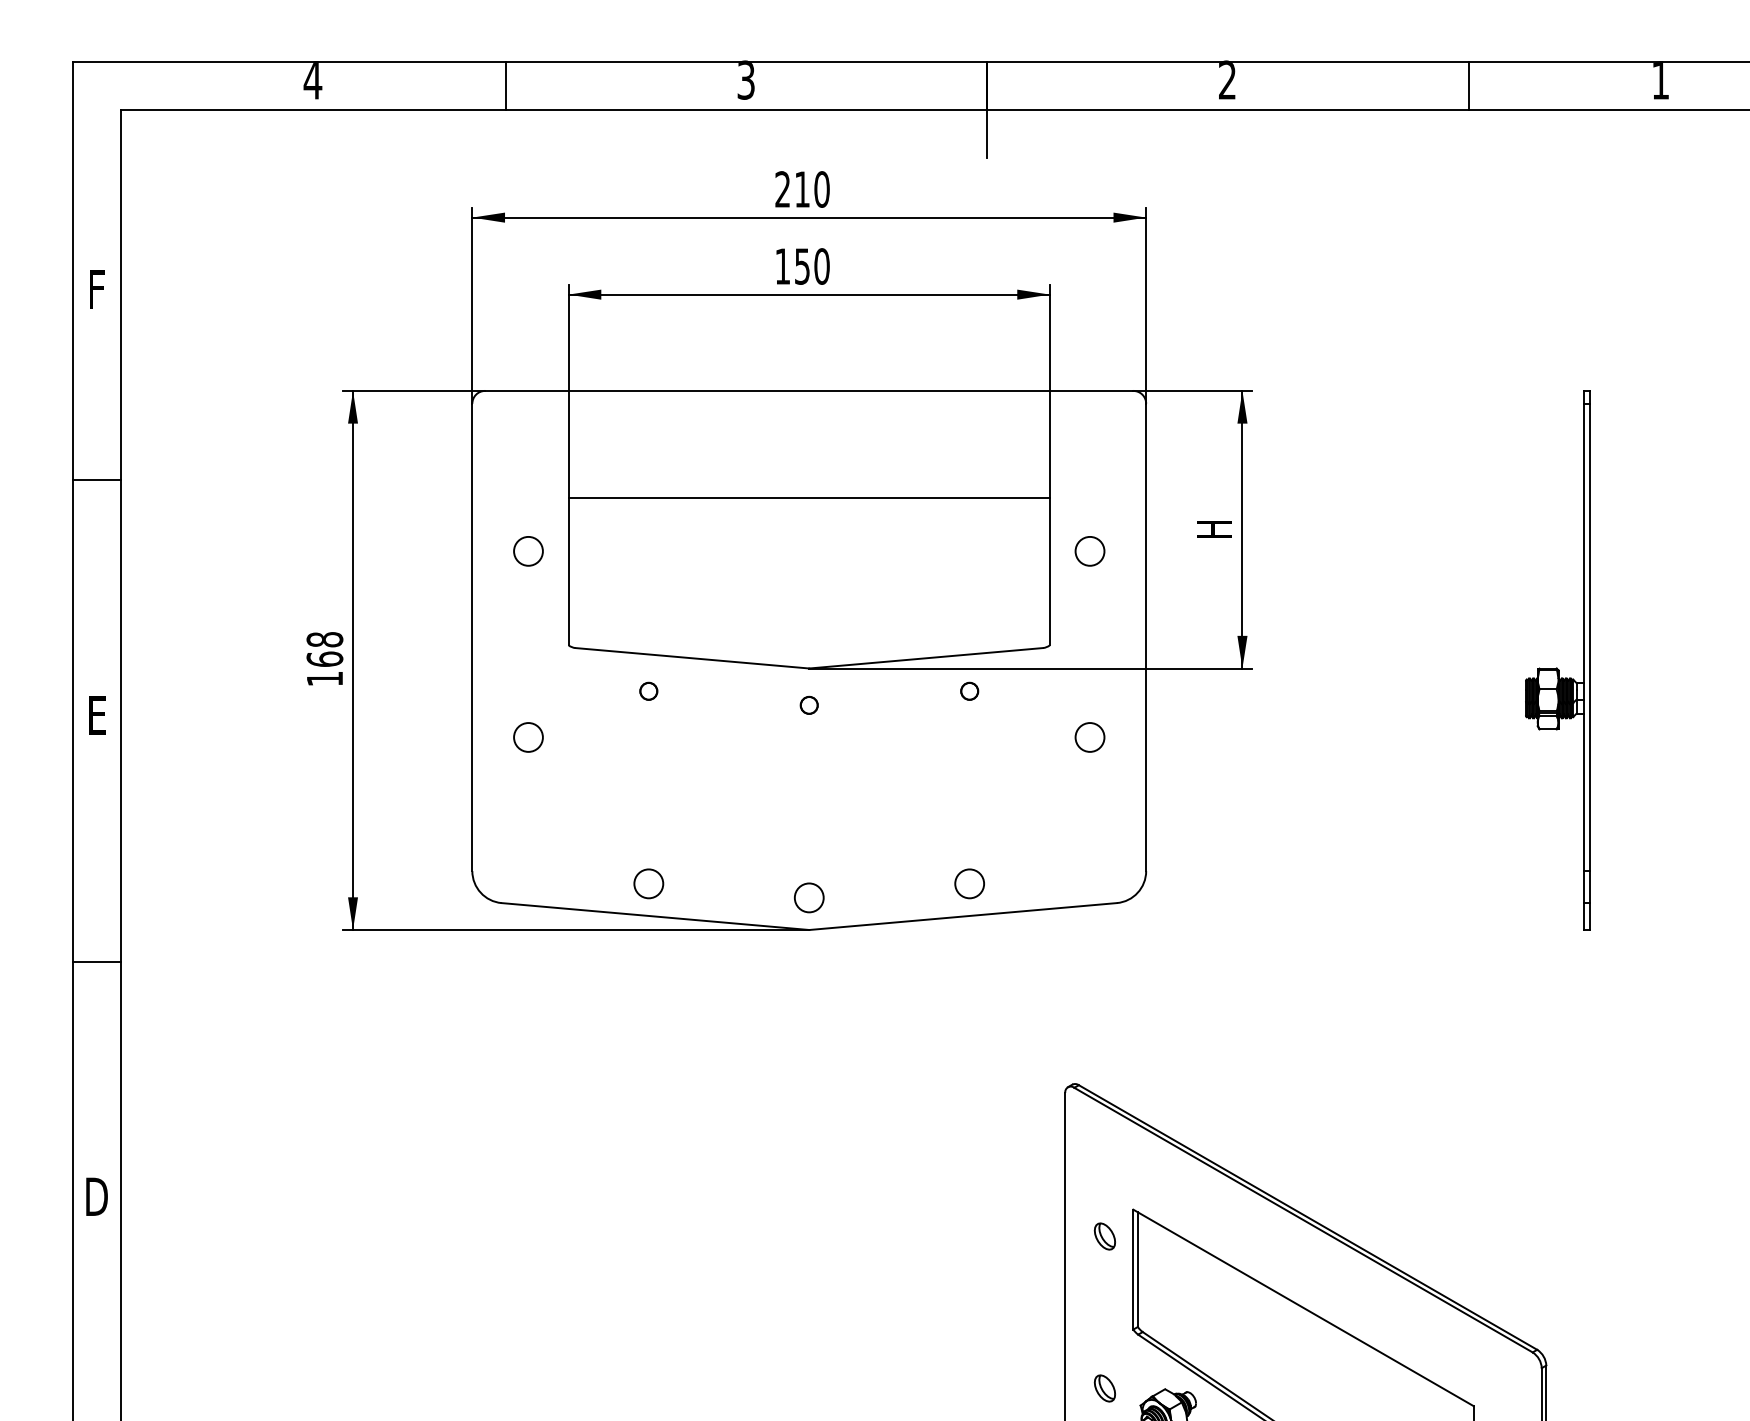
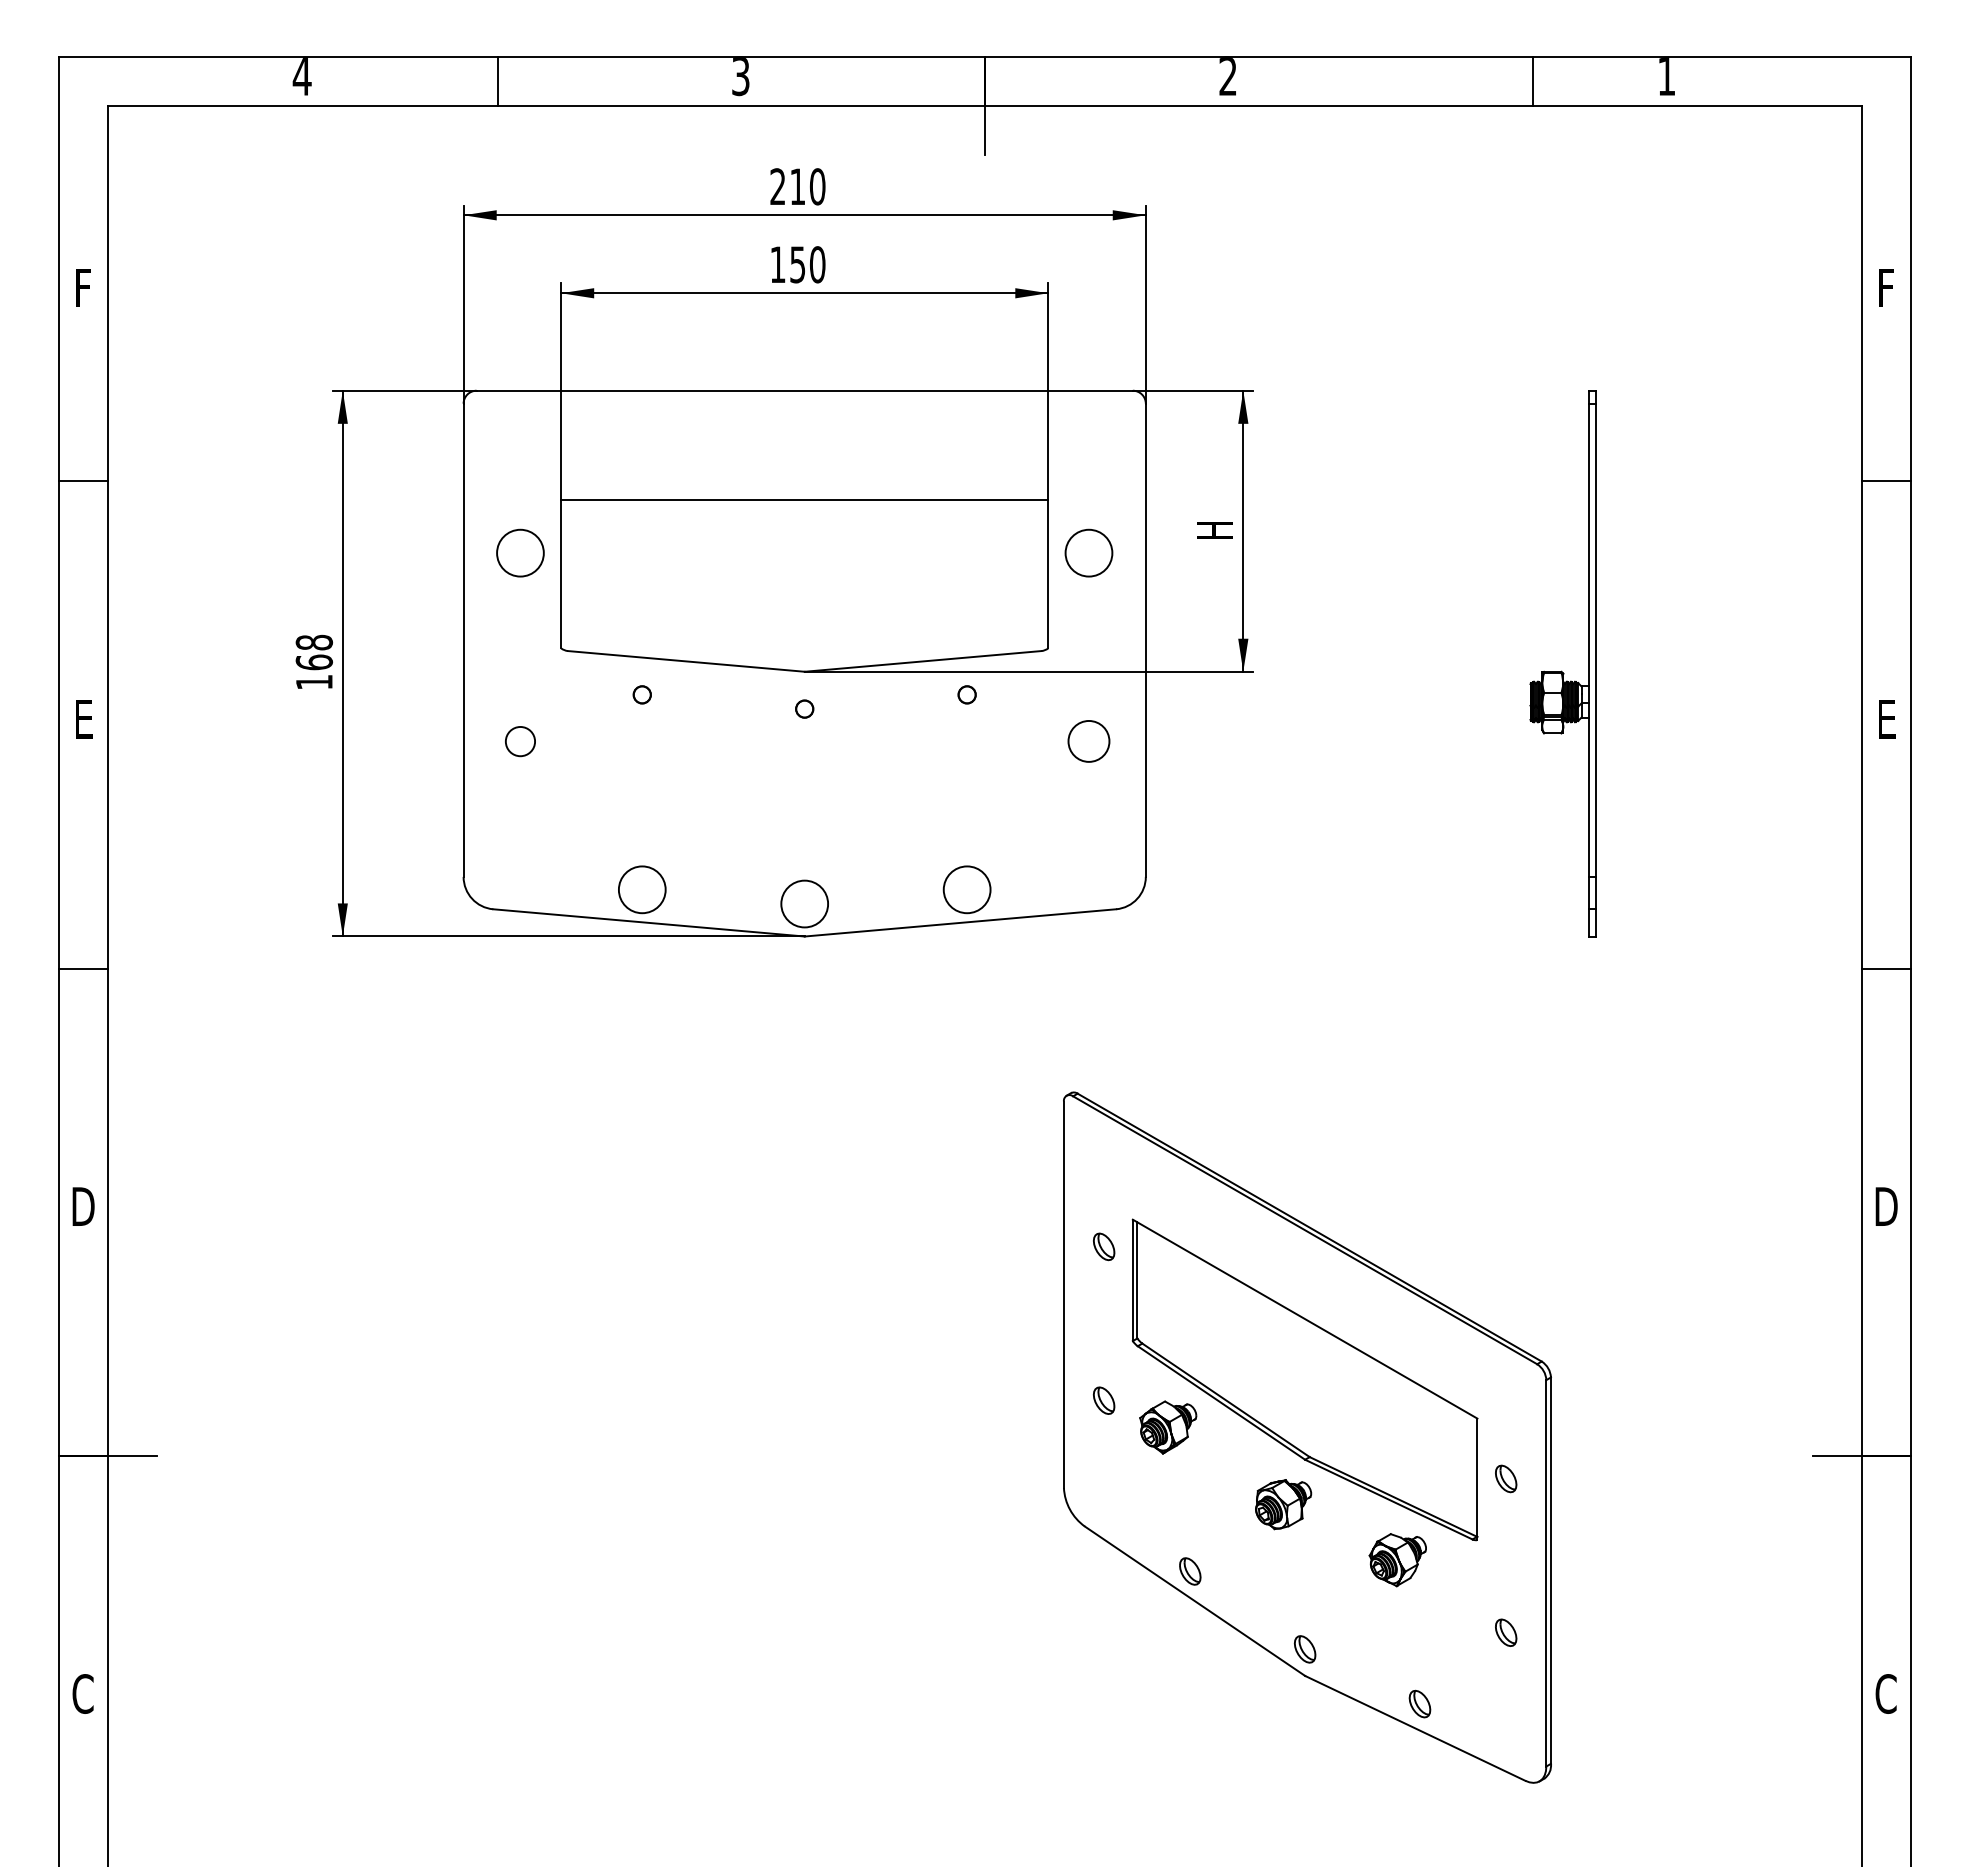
line: (1468, 85) -> (1533, 81), moved
circle: (528, 550) -> (520, 552), size x1.6
circle: (1089, 550) -> (1088, 552), size x1.6
circle: (1089, 737) -> (1088, 741), size x1.4
circle: (648, 883) -> (641, 889), size x1.6
circle: (969, 883) -> (966, 889), size x1.6
circle: (809, 897) -> (804, 903), size x1.6

